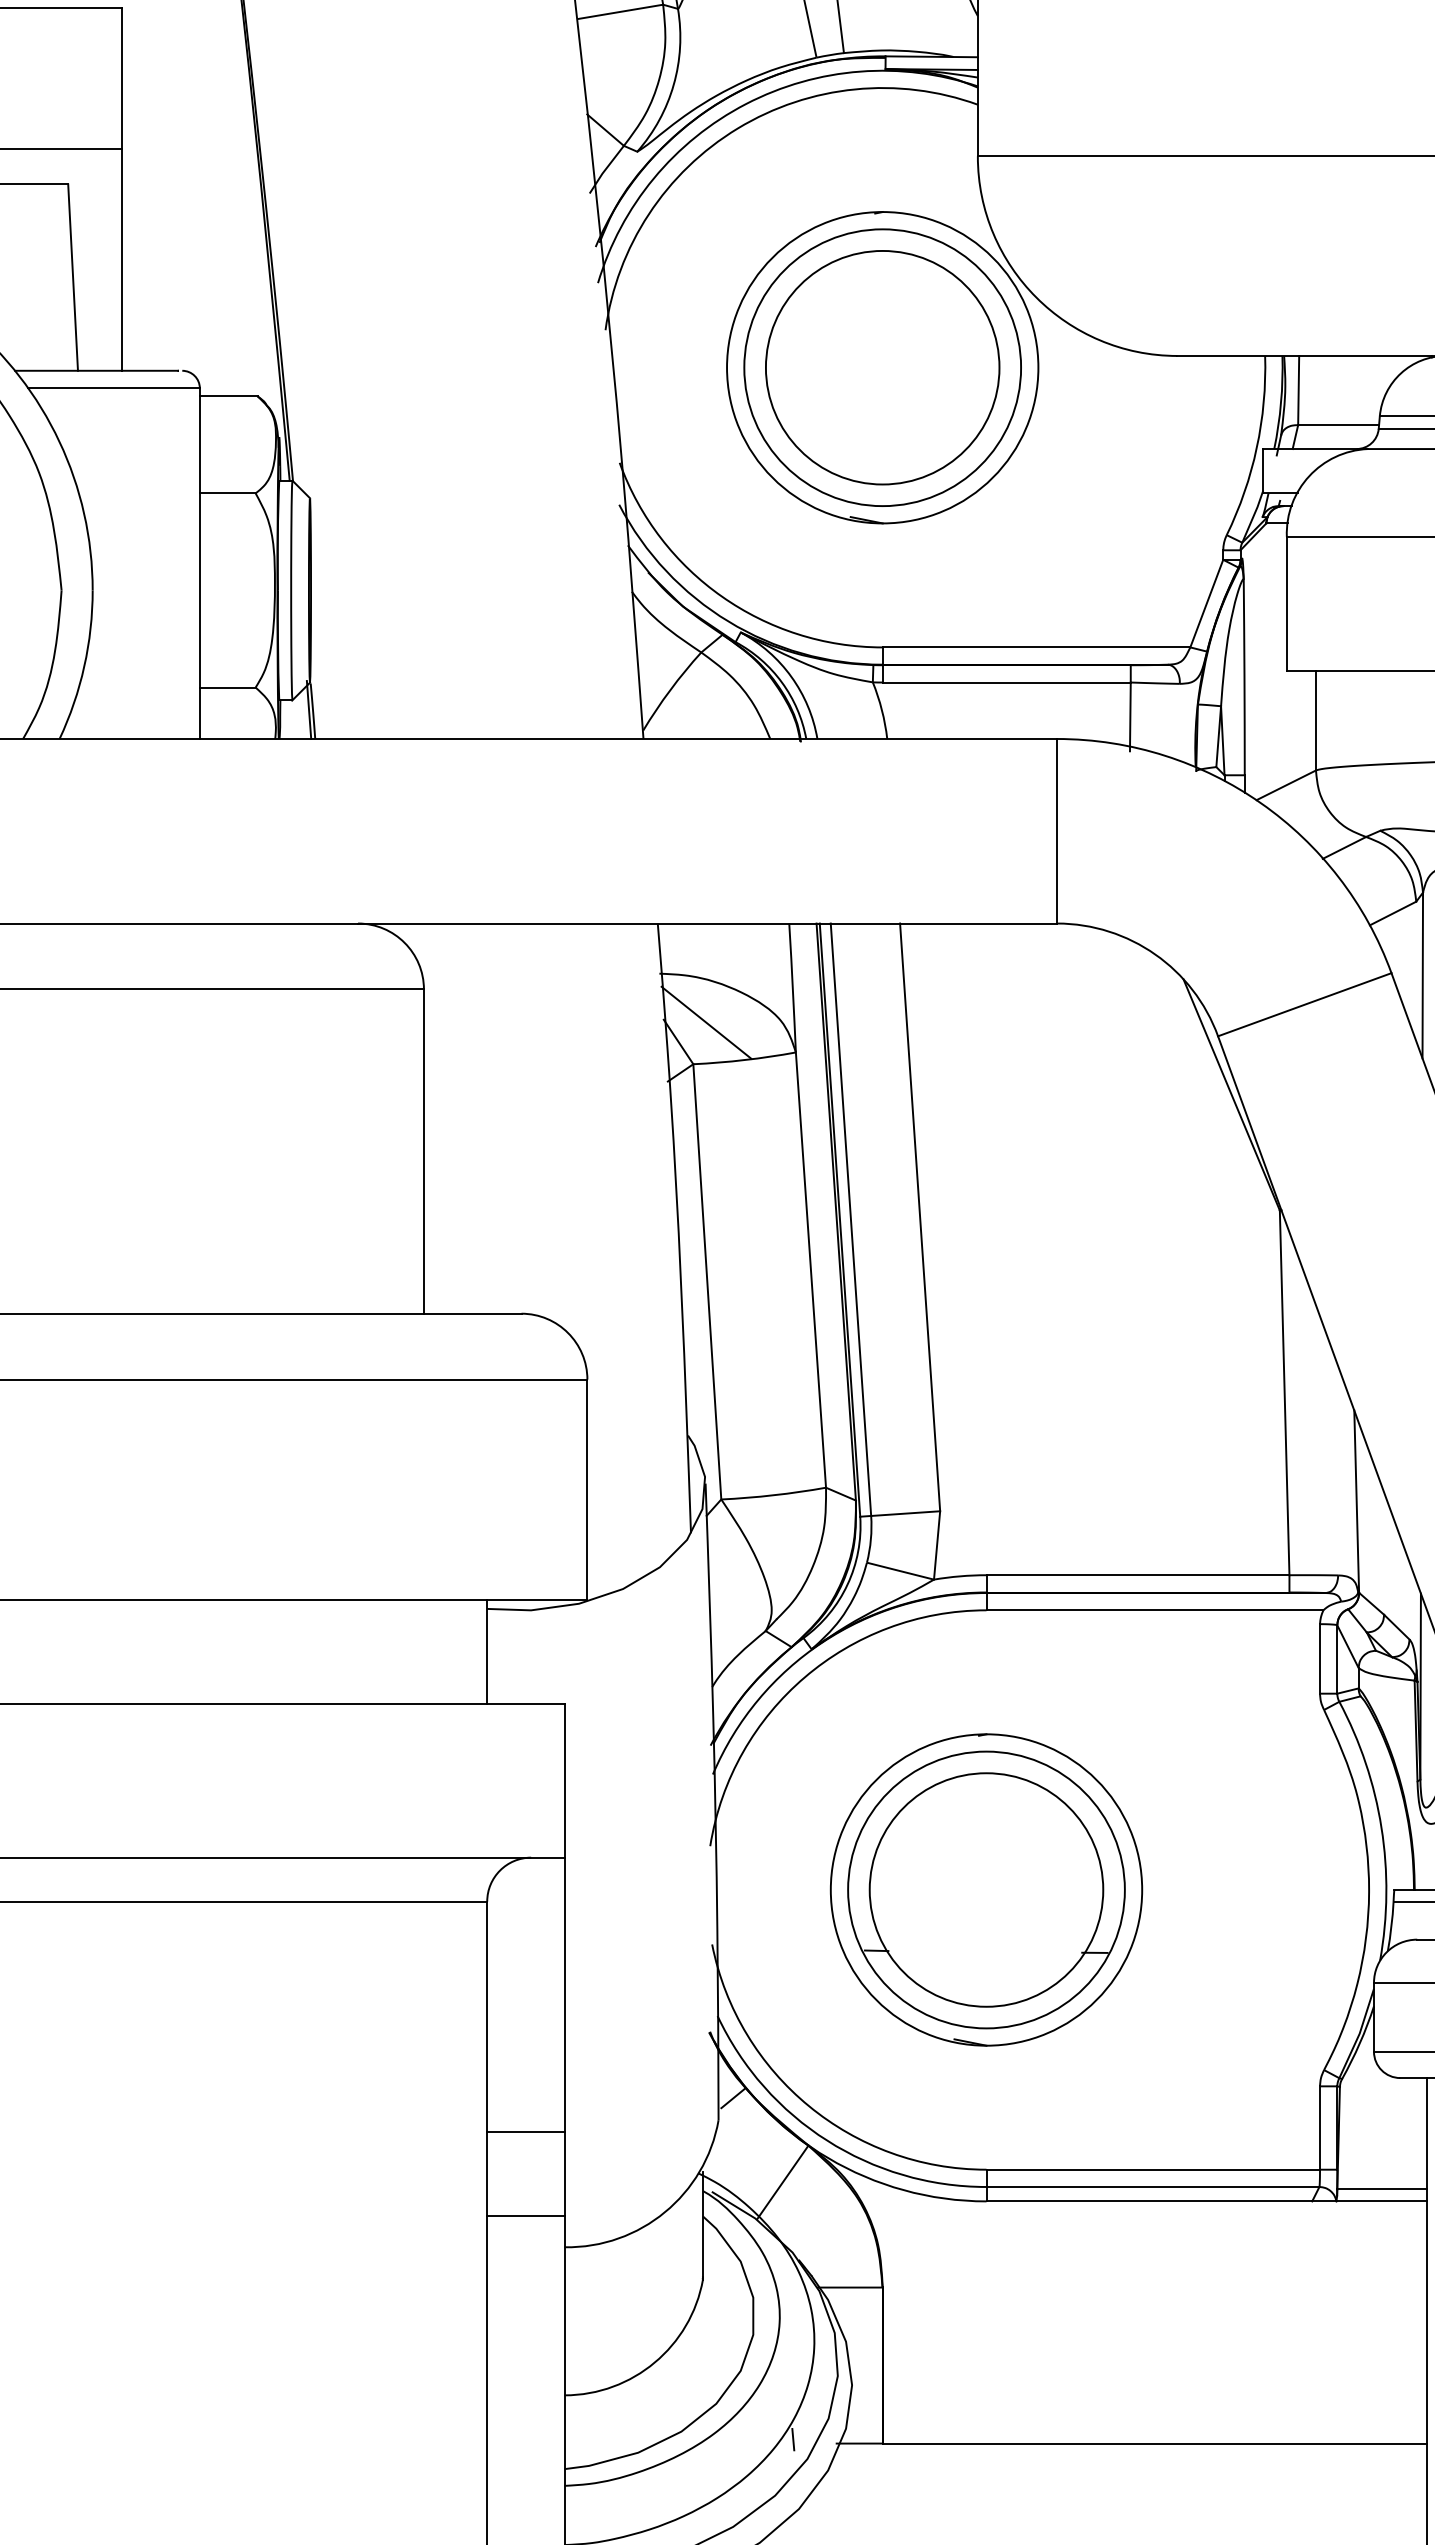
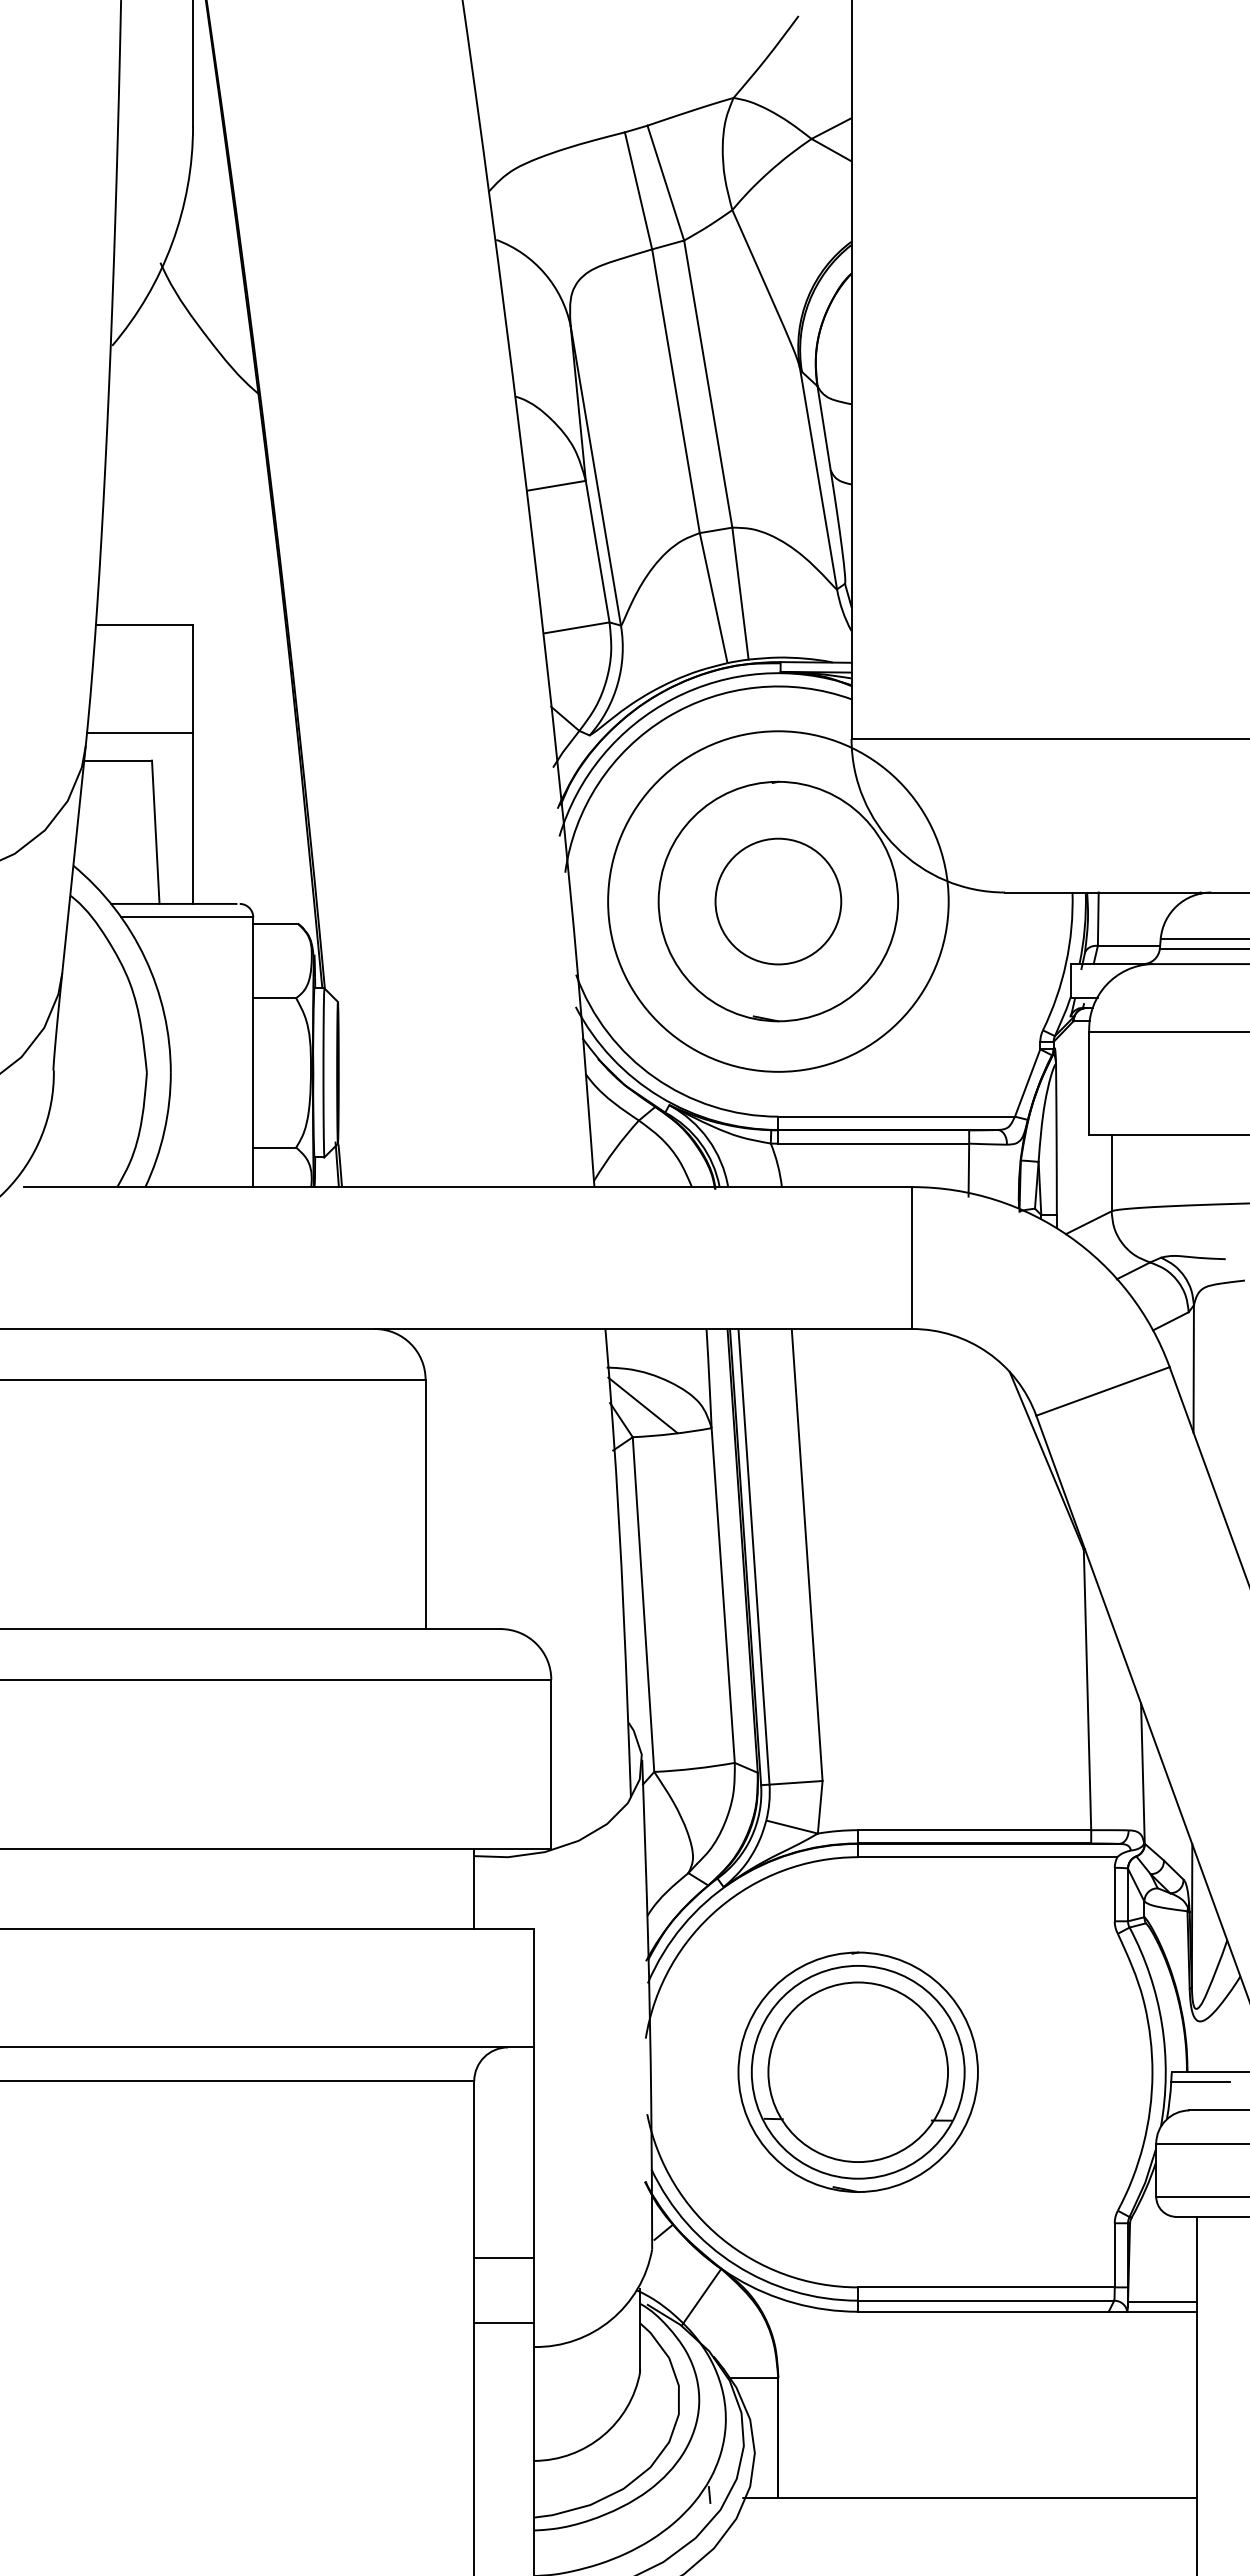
circle: (881, 367) -> (777, 901), size x1.6
circle: (882, 367) -> (778, 901), size x0.7

